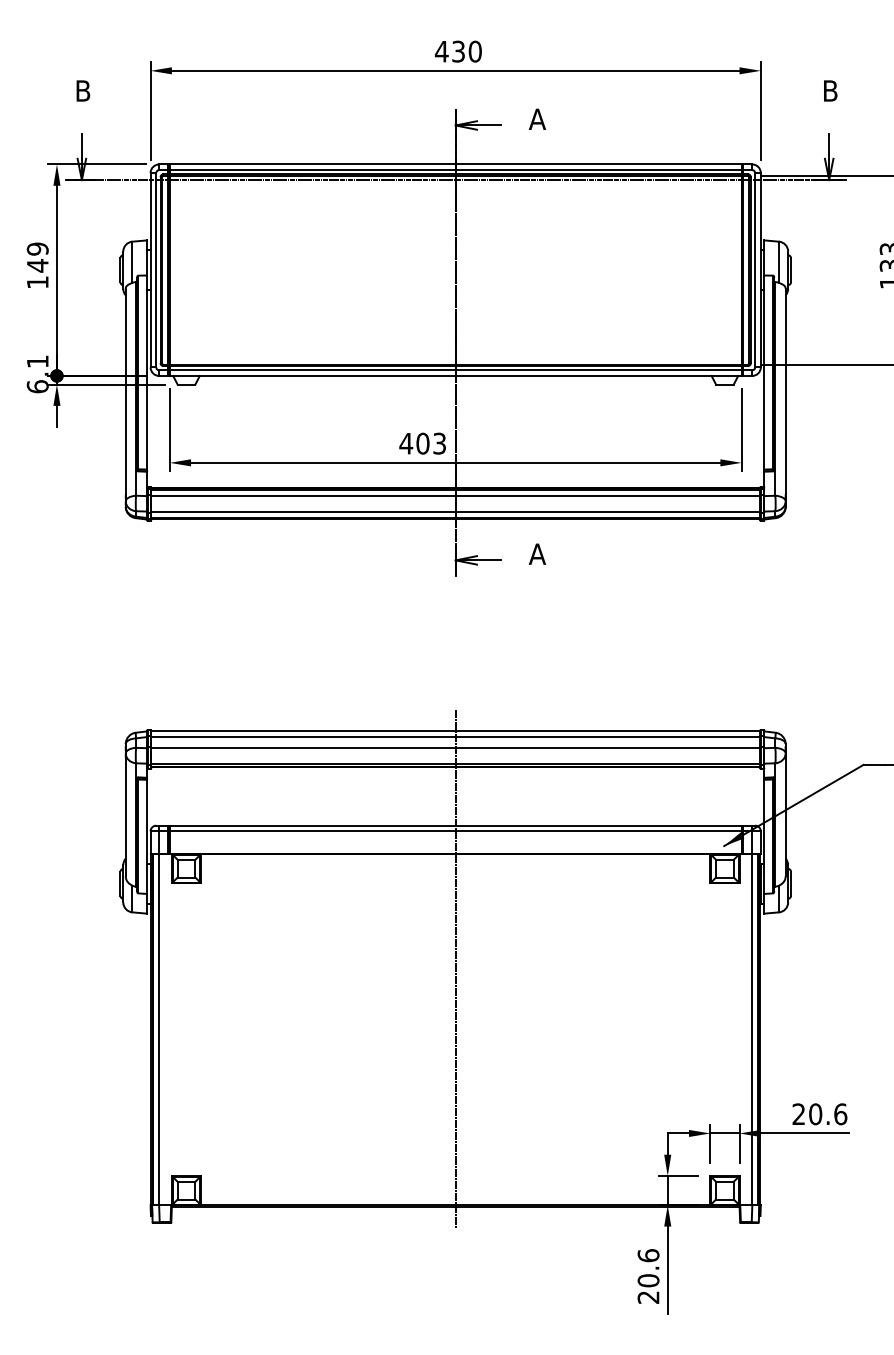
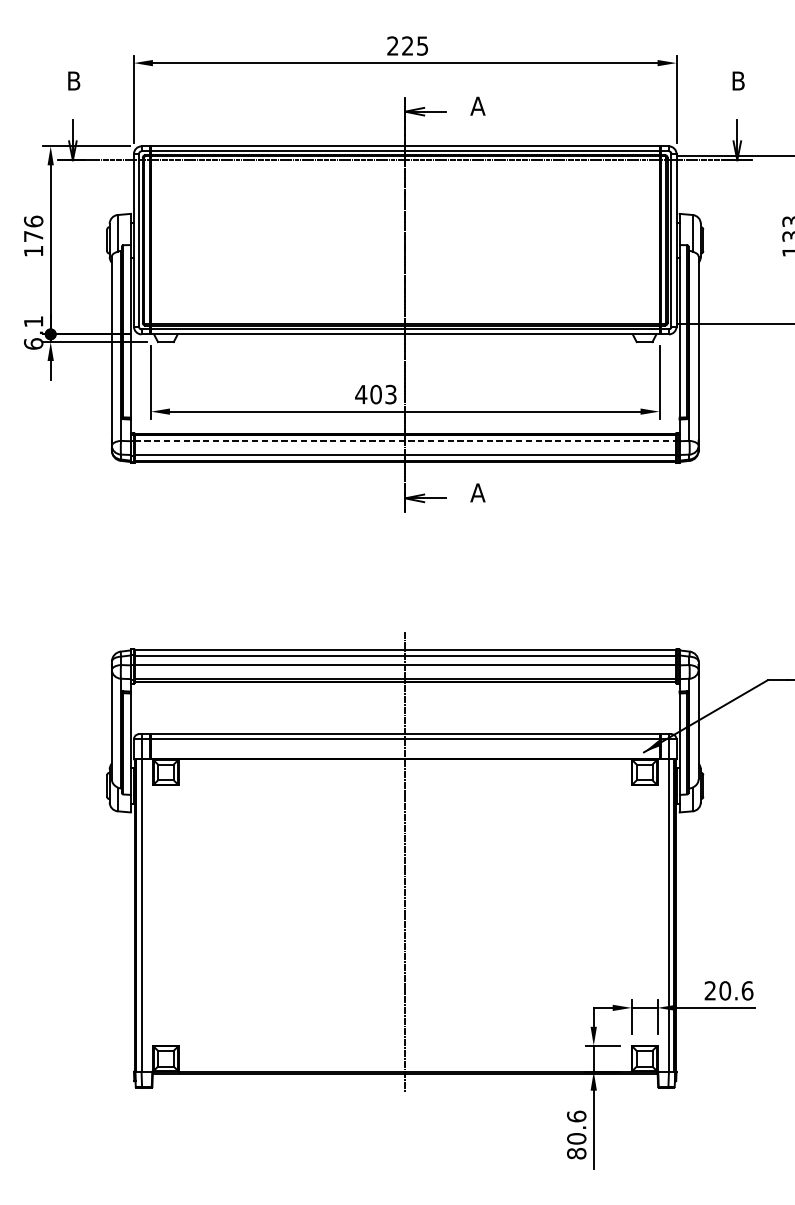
text: (457, 51) -> (406, 45), 430 -> 225
text: (37, 257) -> (33, 229), 149 -> 176
line: (456, 496) -> (405, 441), solid -> dashed
text: (648, 1297) -> (576, 1153), 20.6 -> 80.6

